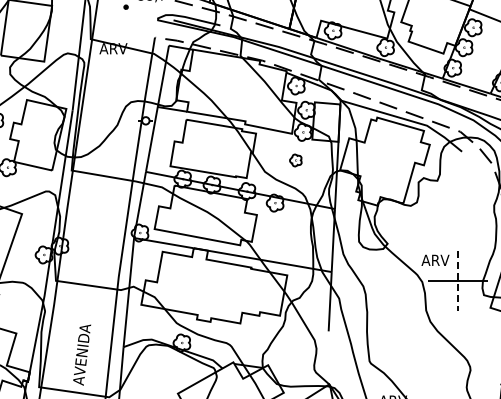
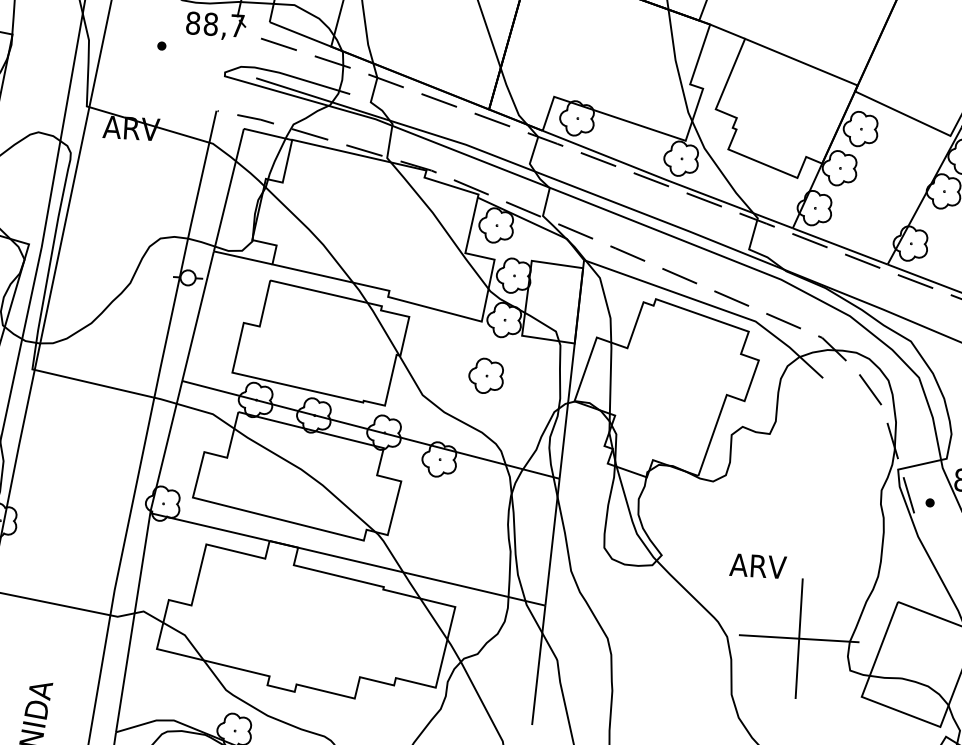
part: (295, 160) -> (485, 375), size x1.43
text: (435, 259) -> (758, 564), moved
line: (457, 280) -> (798, 637), dashed -> solid

